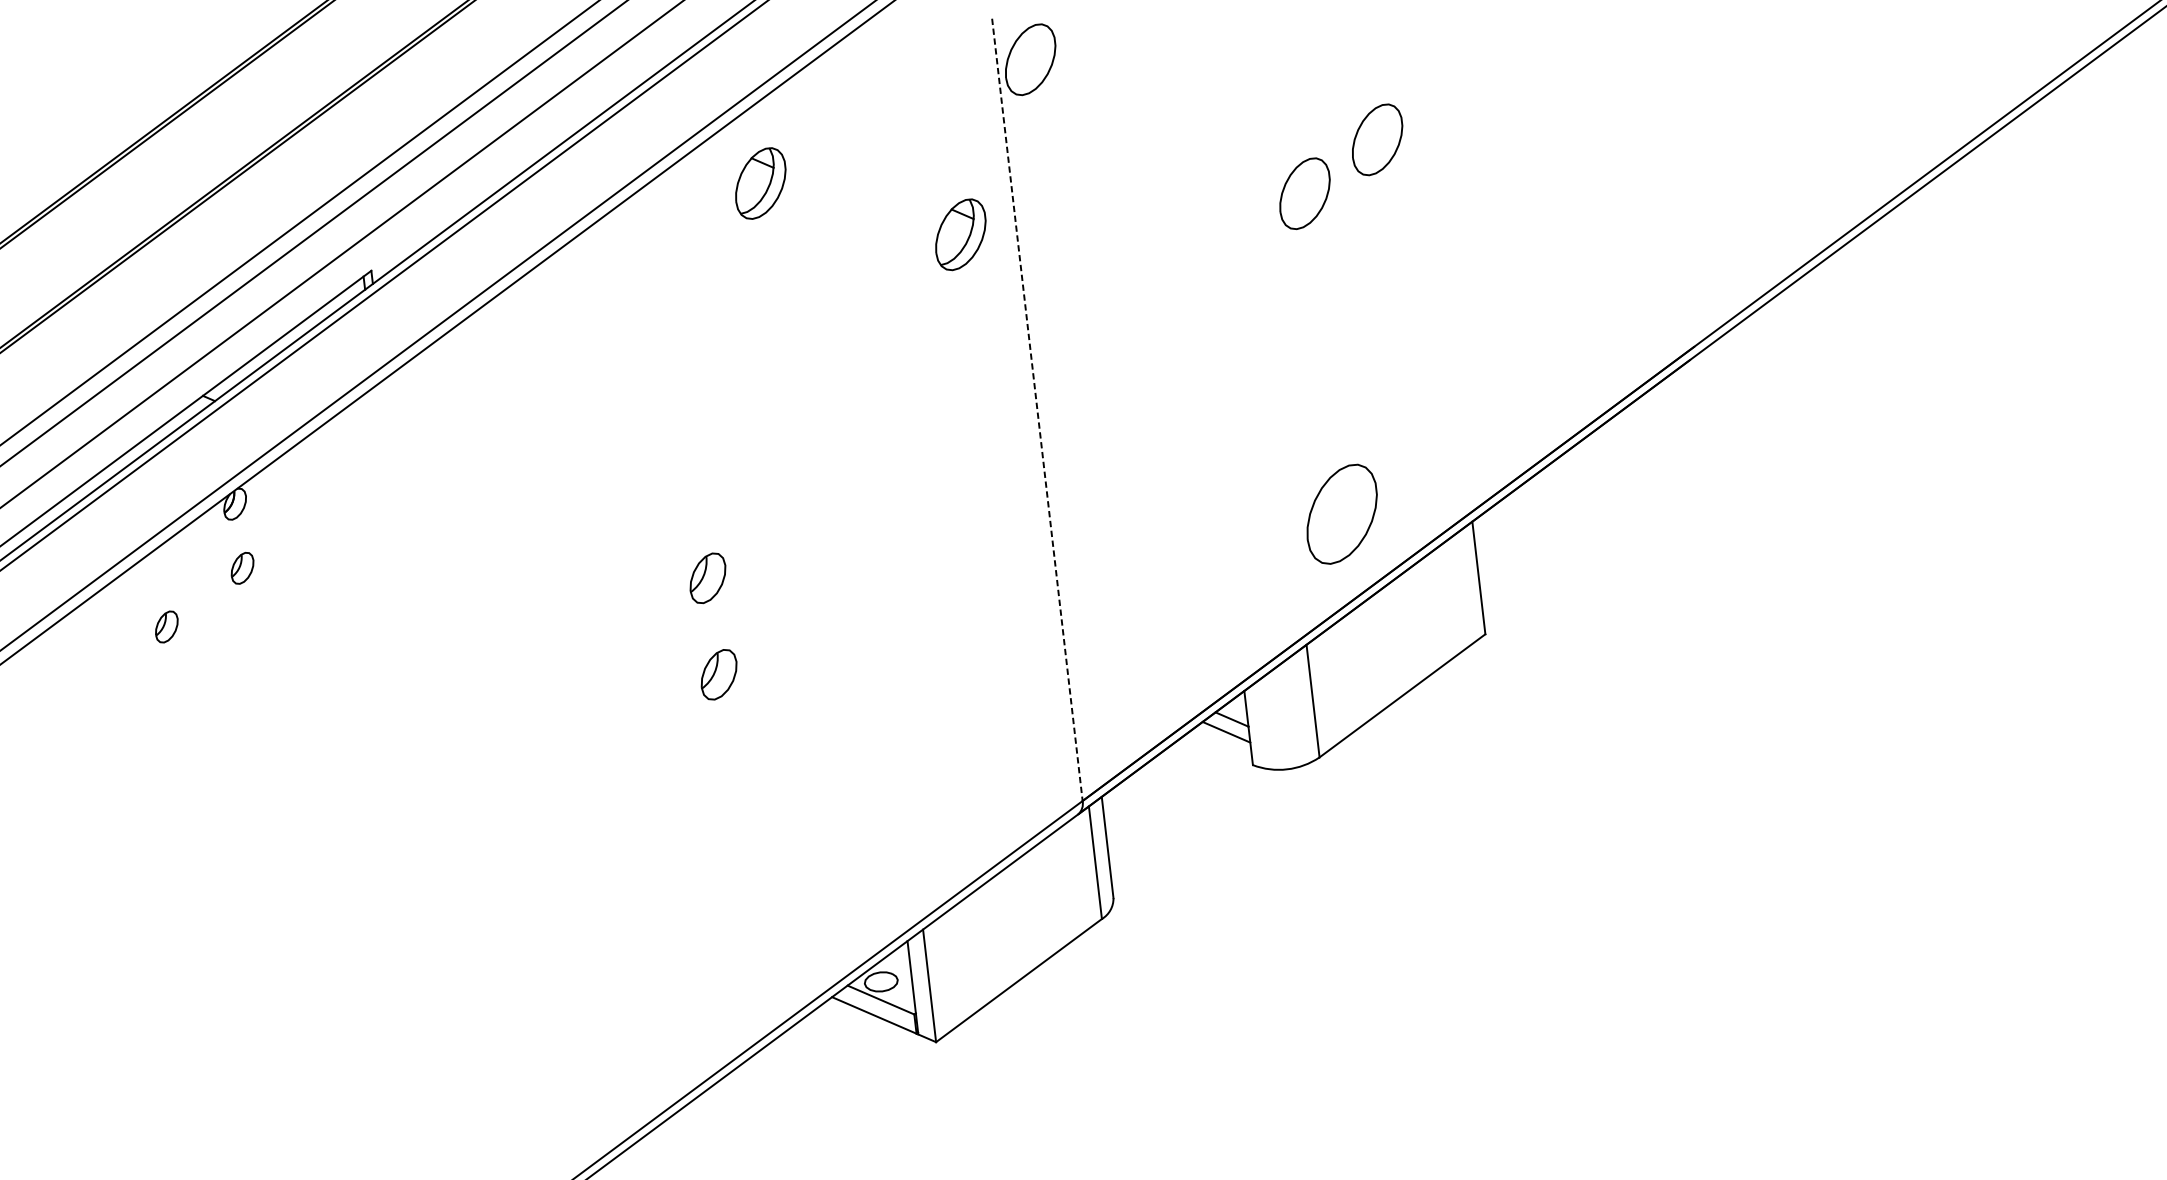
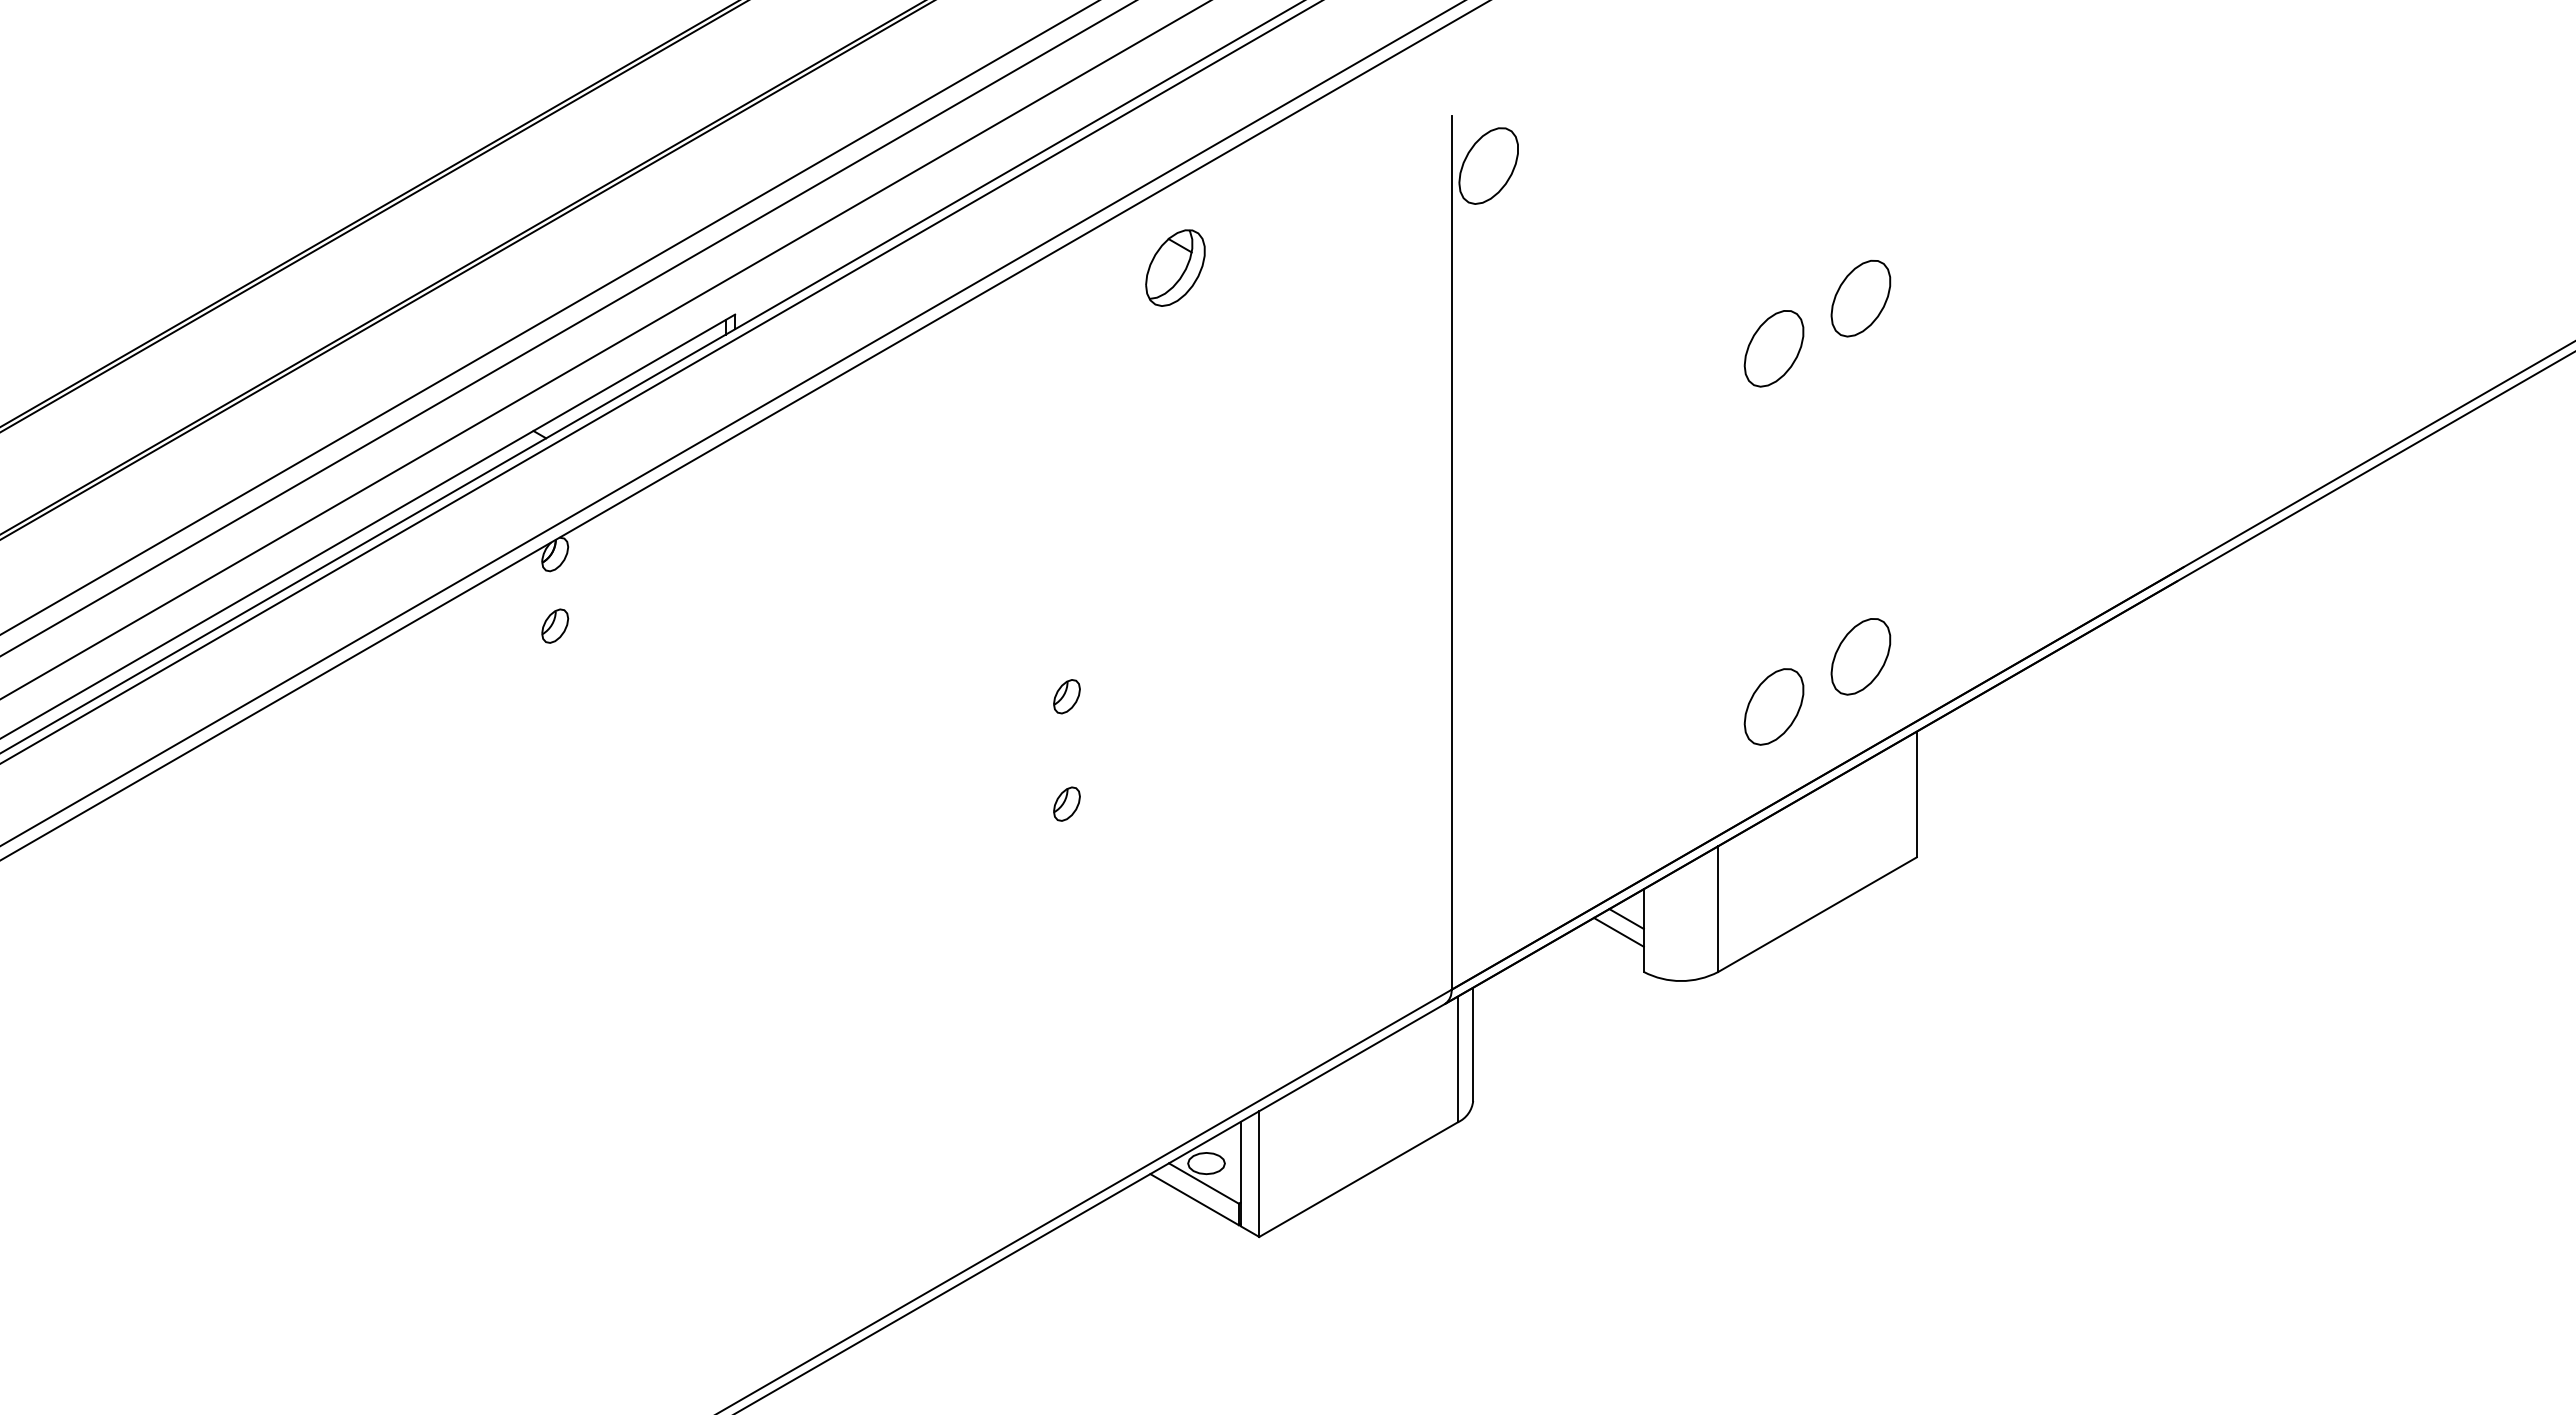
part: (960, 234) -> (1389, 349), removed
line: (1037, 409) -> (1451, 552), dashed -> solid
part: (1414, 460) -> (1860, 656), added
part: (1341, 514) -> (1773, 706), size x0.71
part: (707, 578) -> (1066, 696), size x0.62
part: (167, 626) -> (464, 680), removed
part: (718, 674) -> (1066, 803), size x0.62

